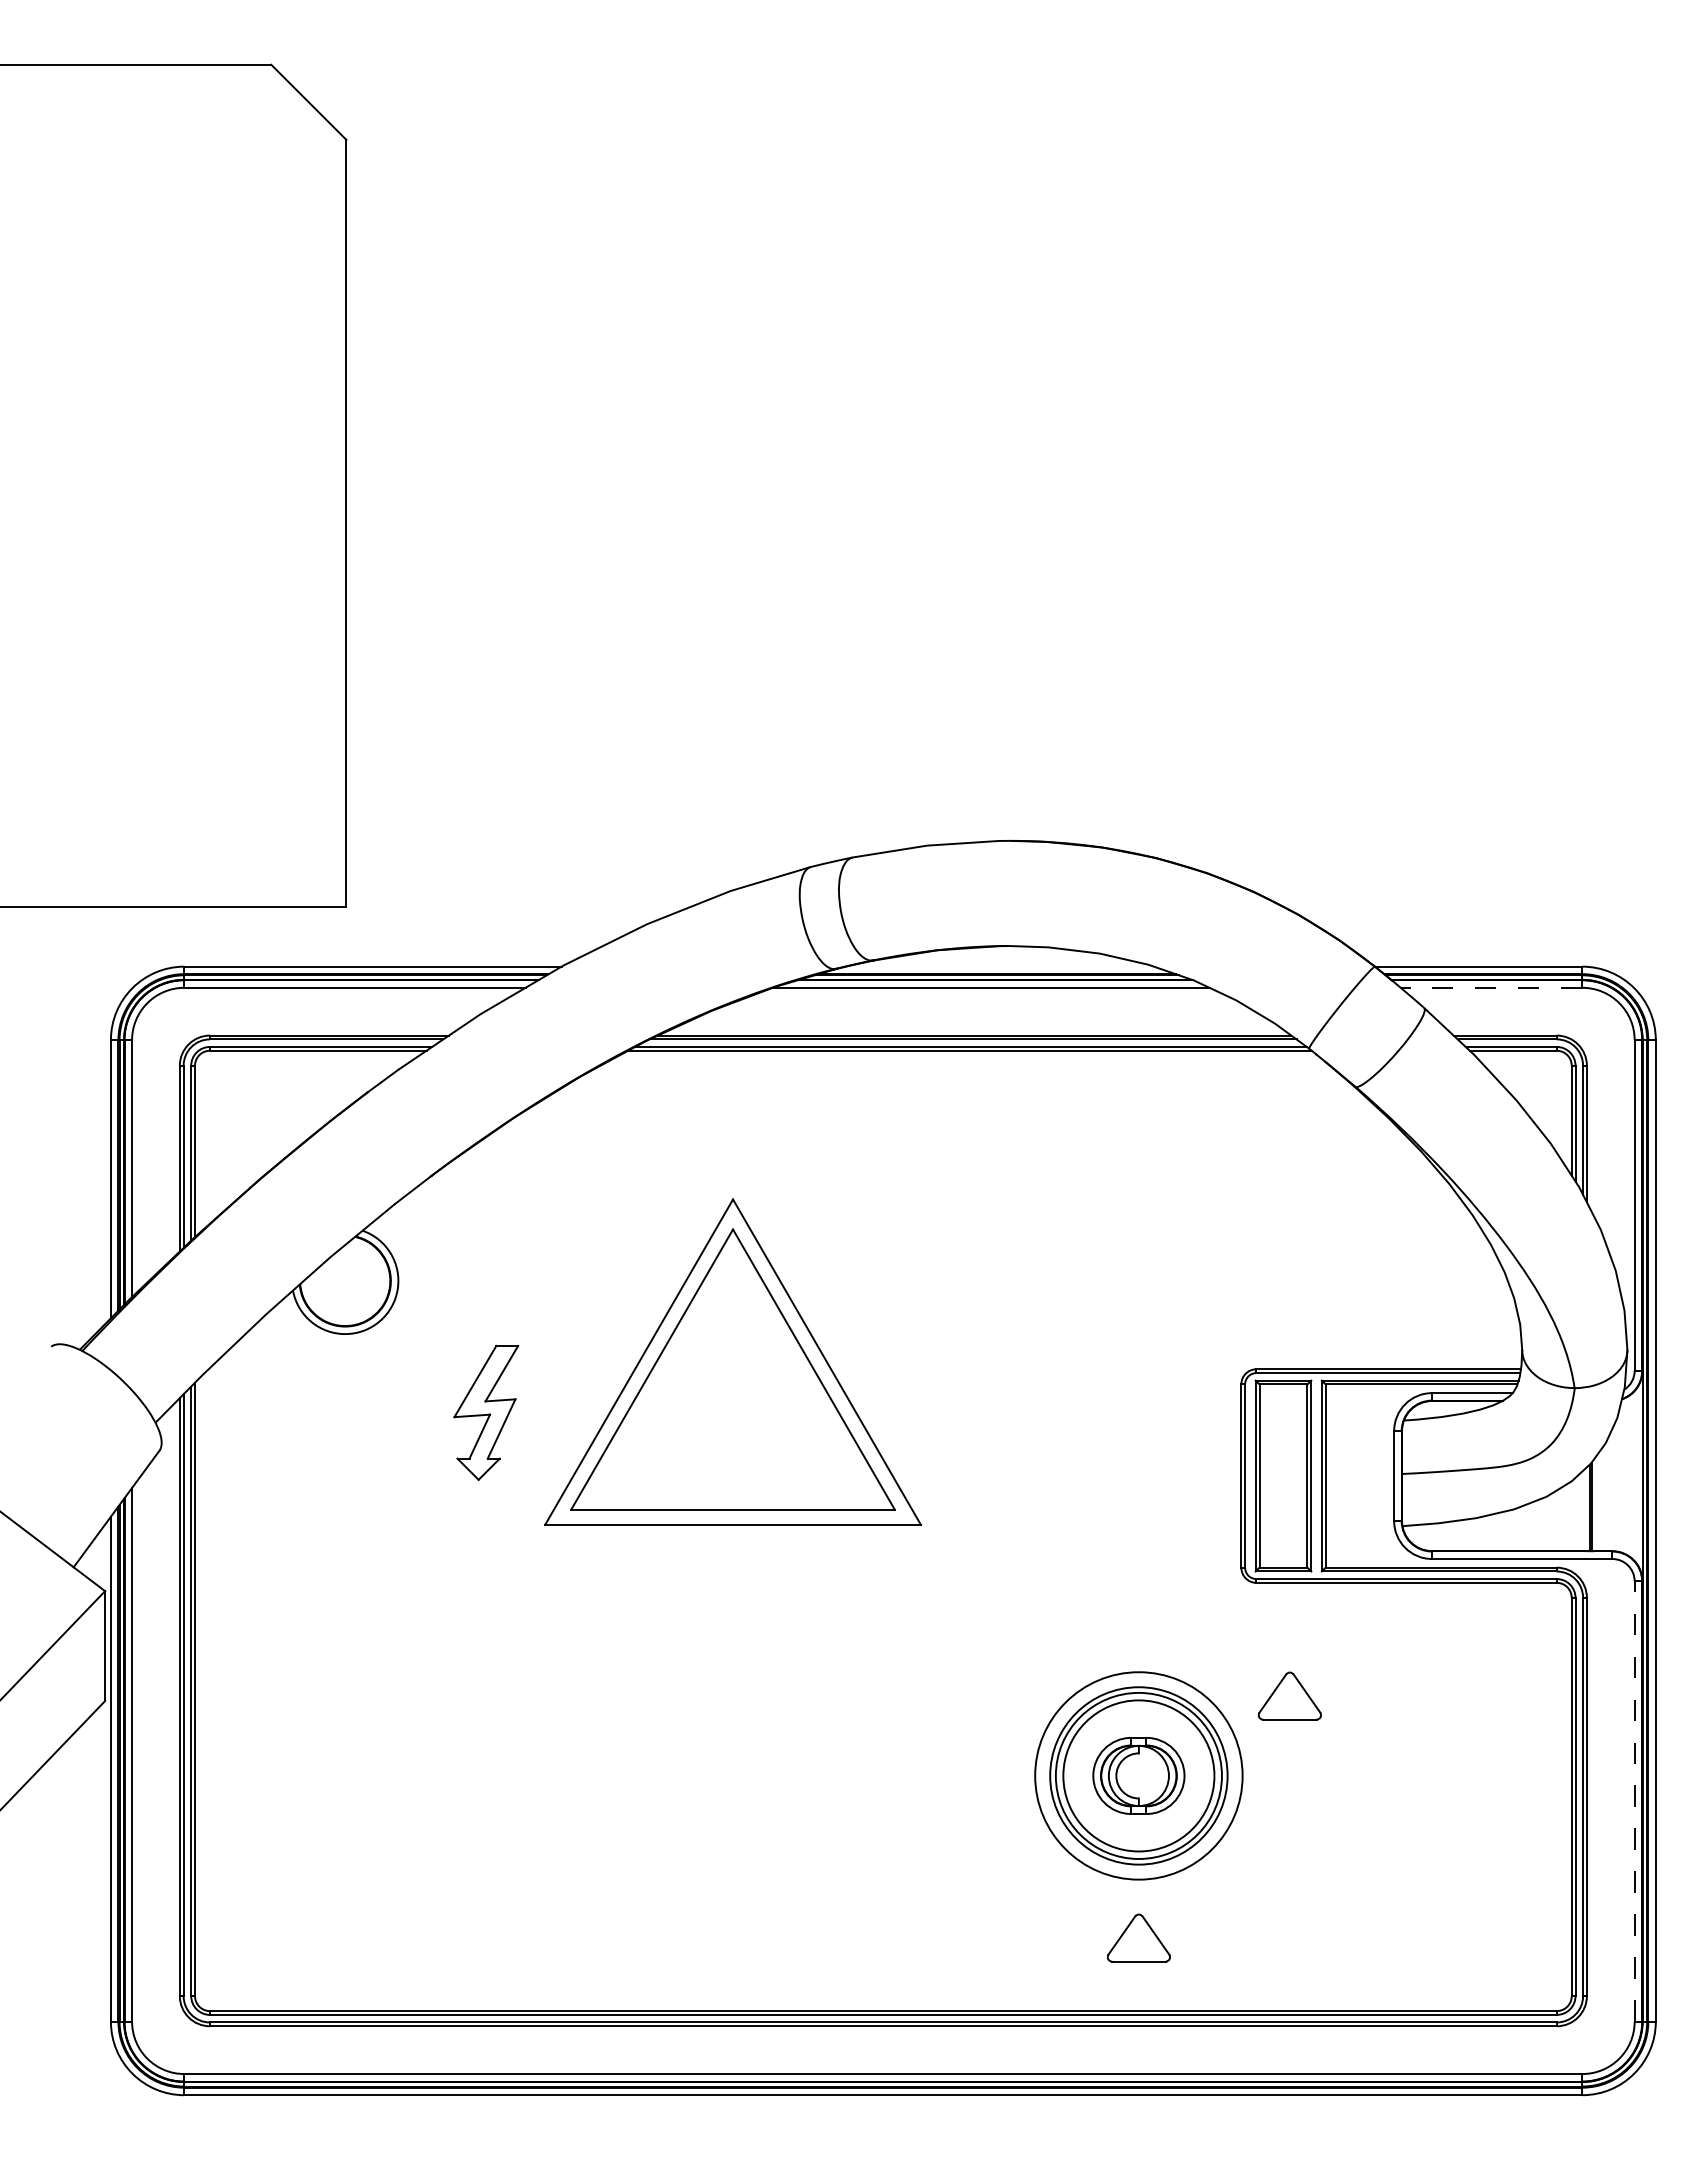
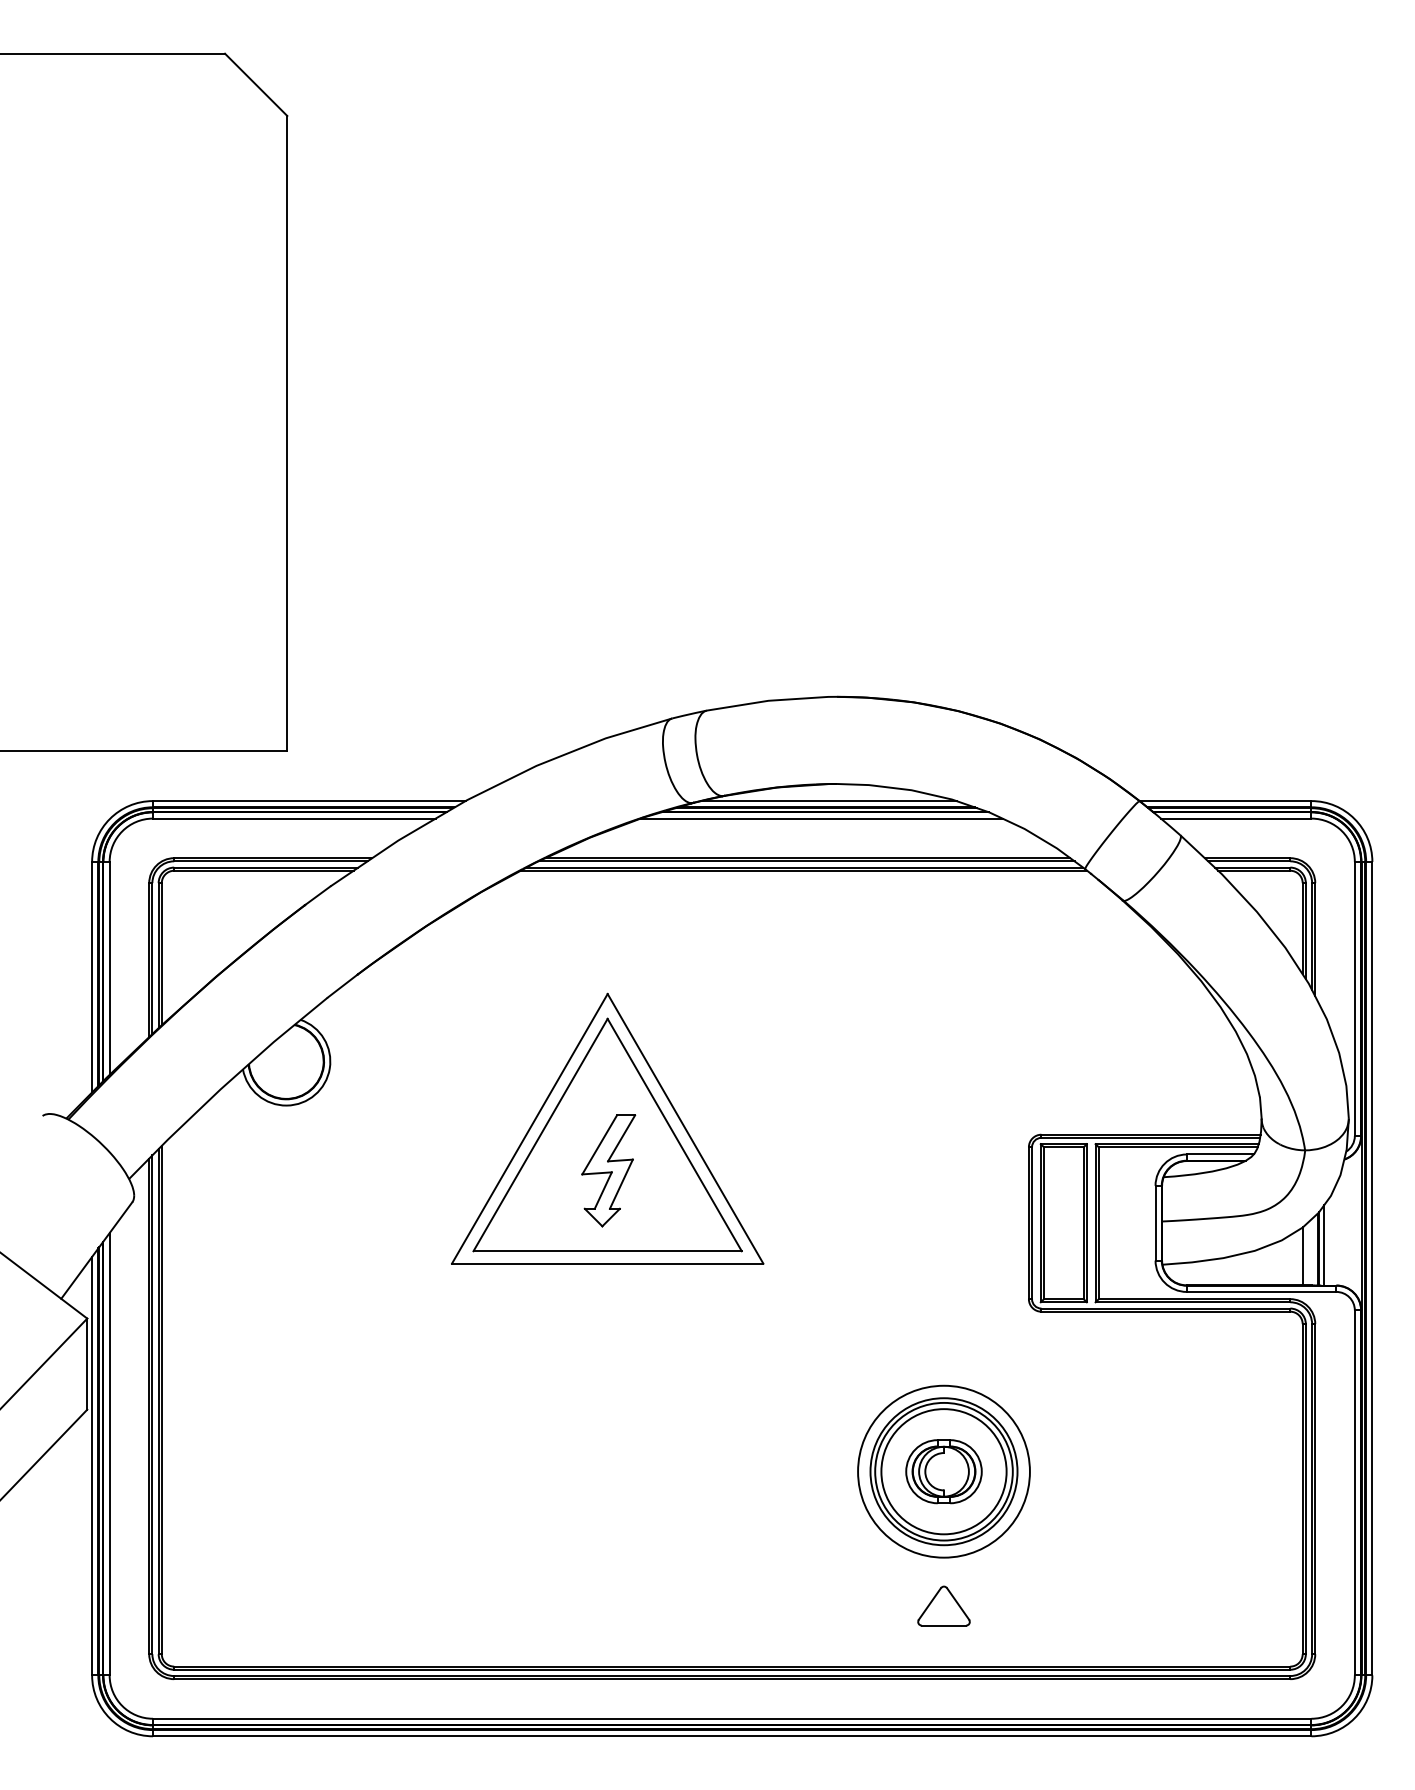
line: (999, 966) -> (828, 800), added
line: (1491, 987) -> (1236, 818), dashed -> solid
part: (486, 1412) -> (608, 1170), moved
line: (1597, 1502) -> (1324, 1245), added
line: (1572, 1515) -> (1303, 1255), added
part: (1289, 1695) -> (1068, 1405), removed
line: (1634, 1800) -> (1354, 1492), dashed -> solid

